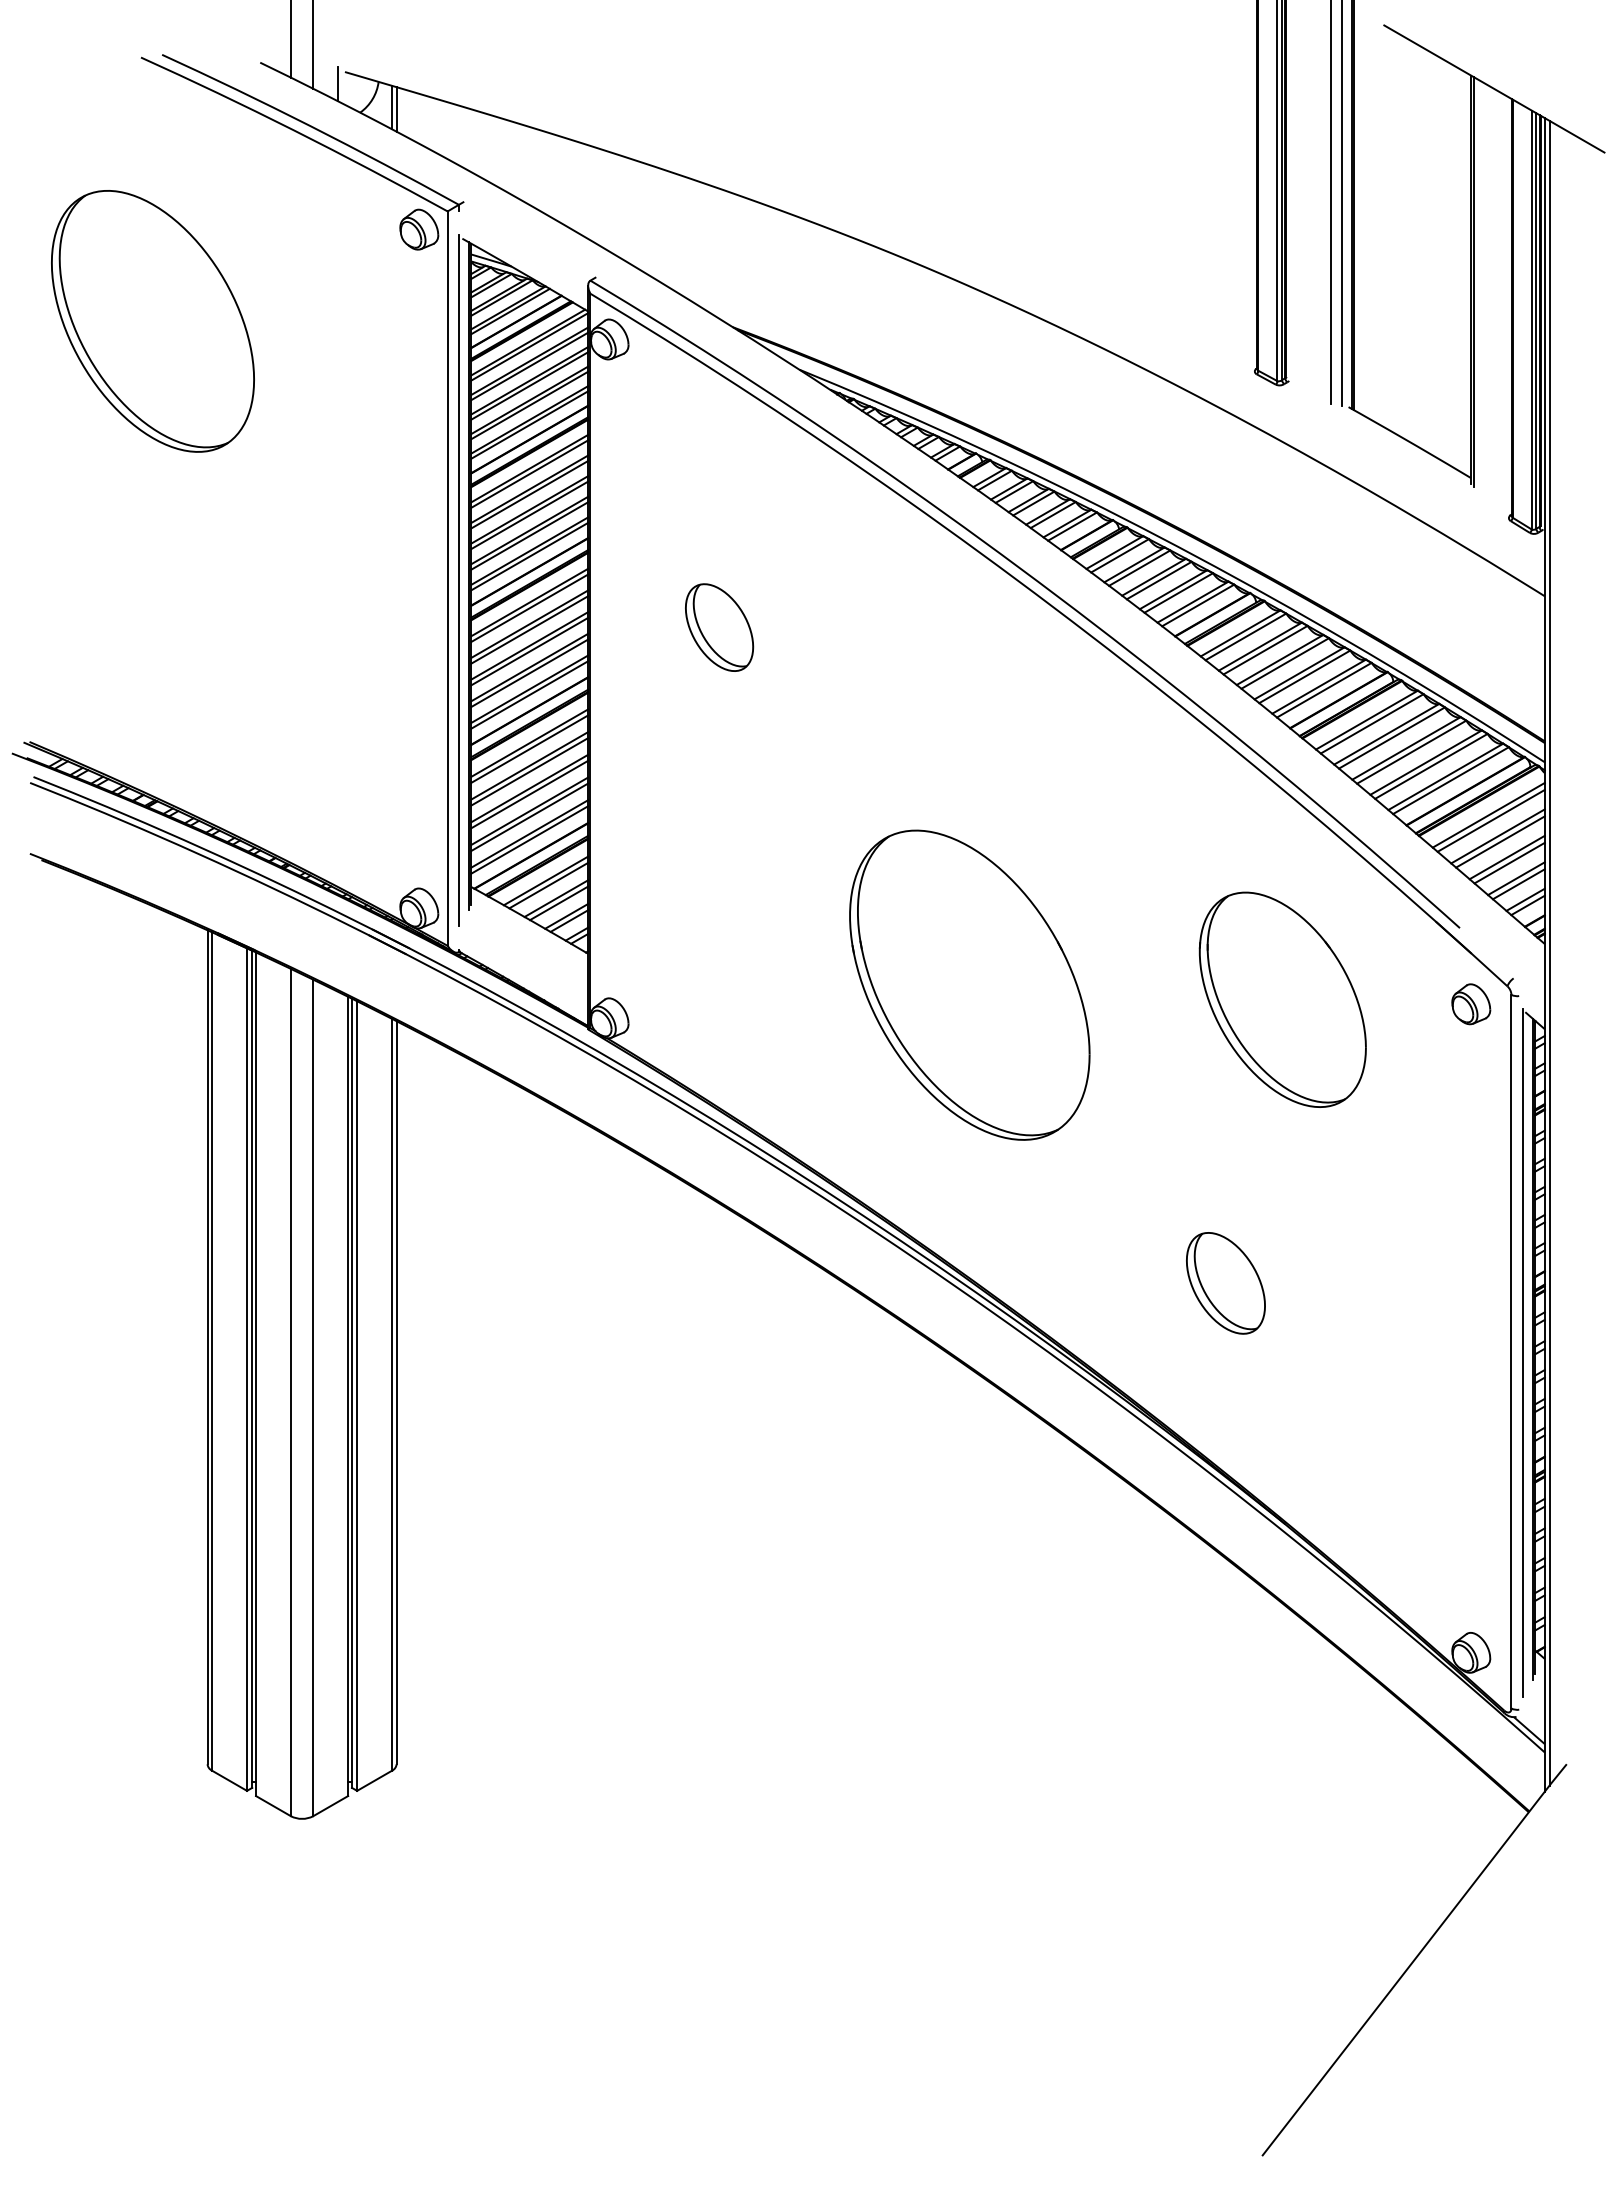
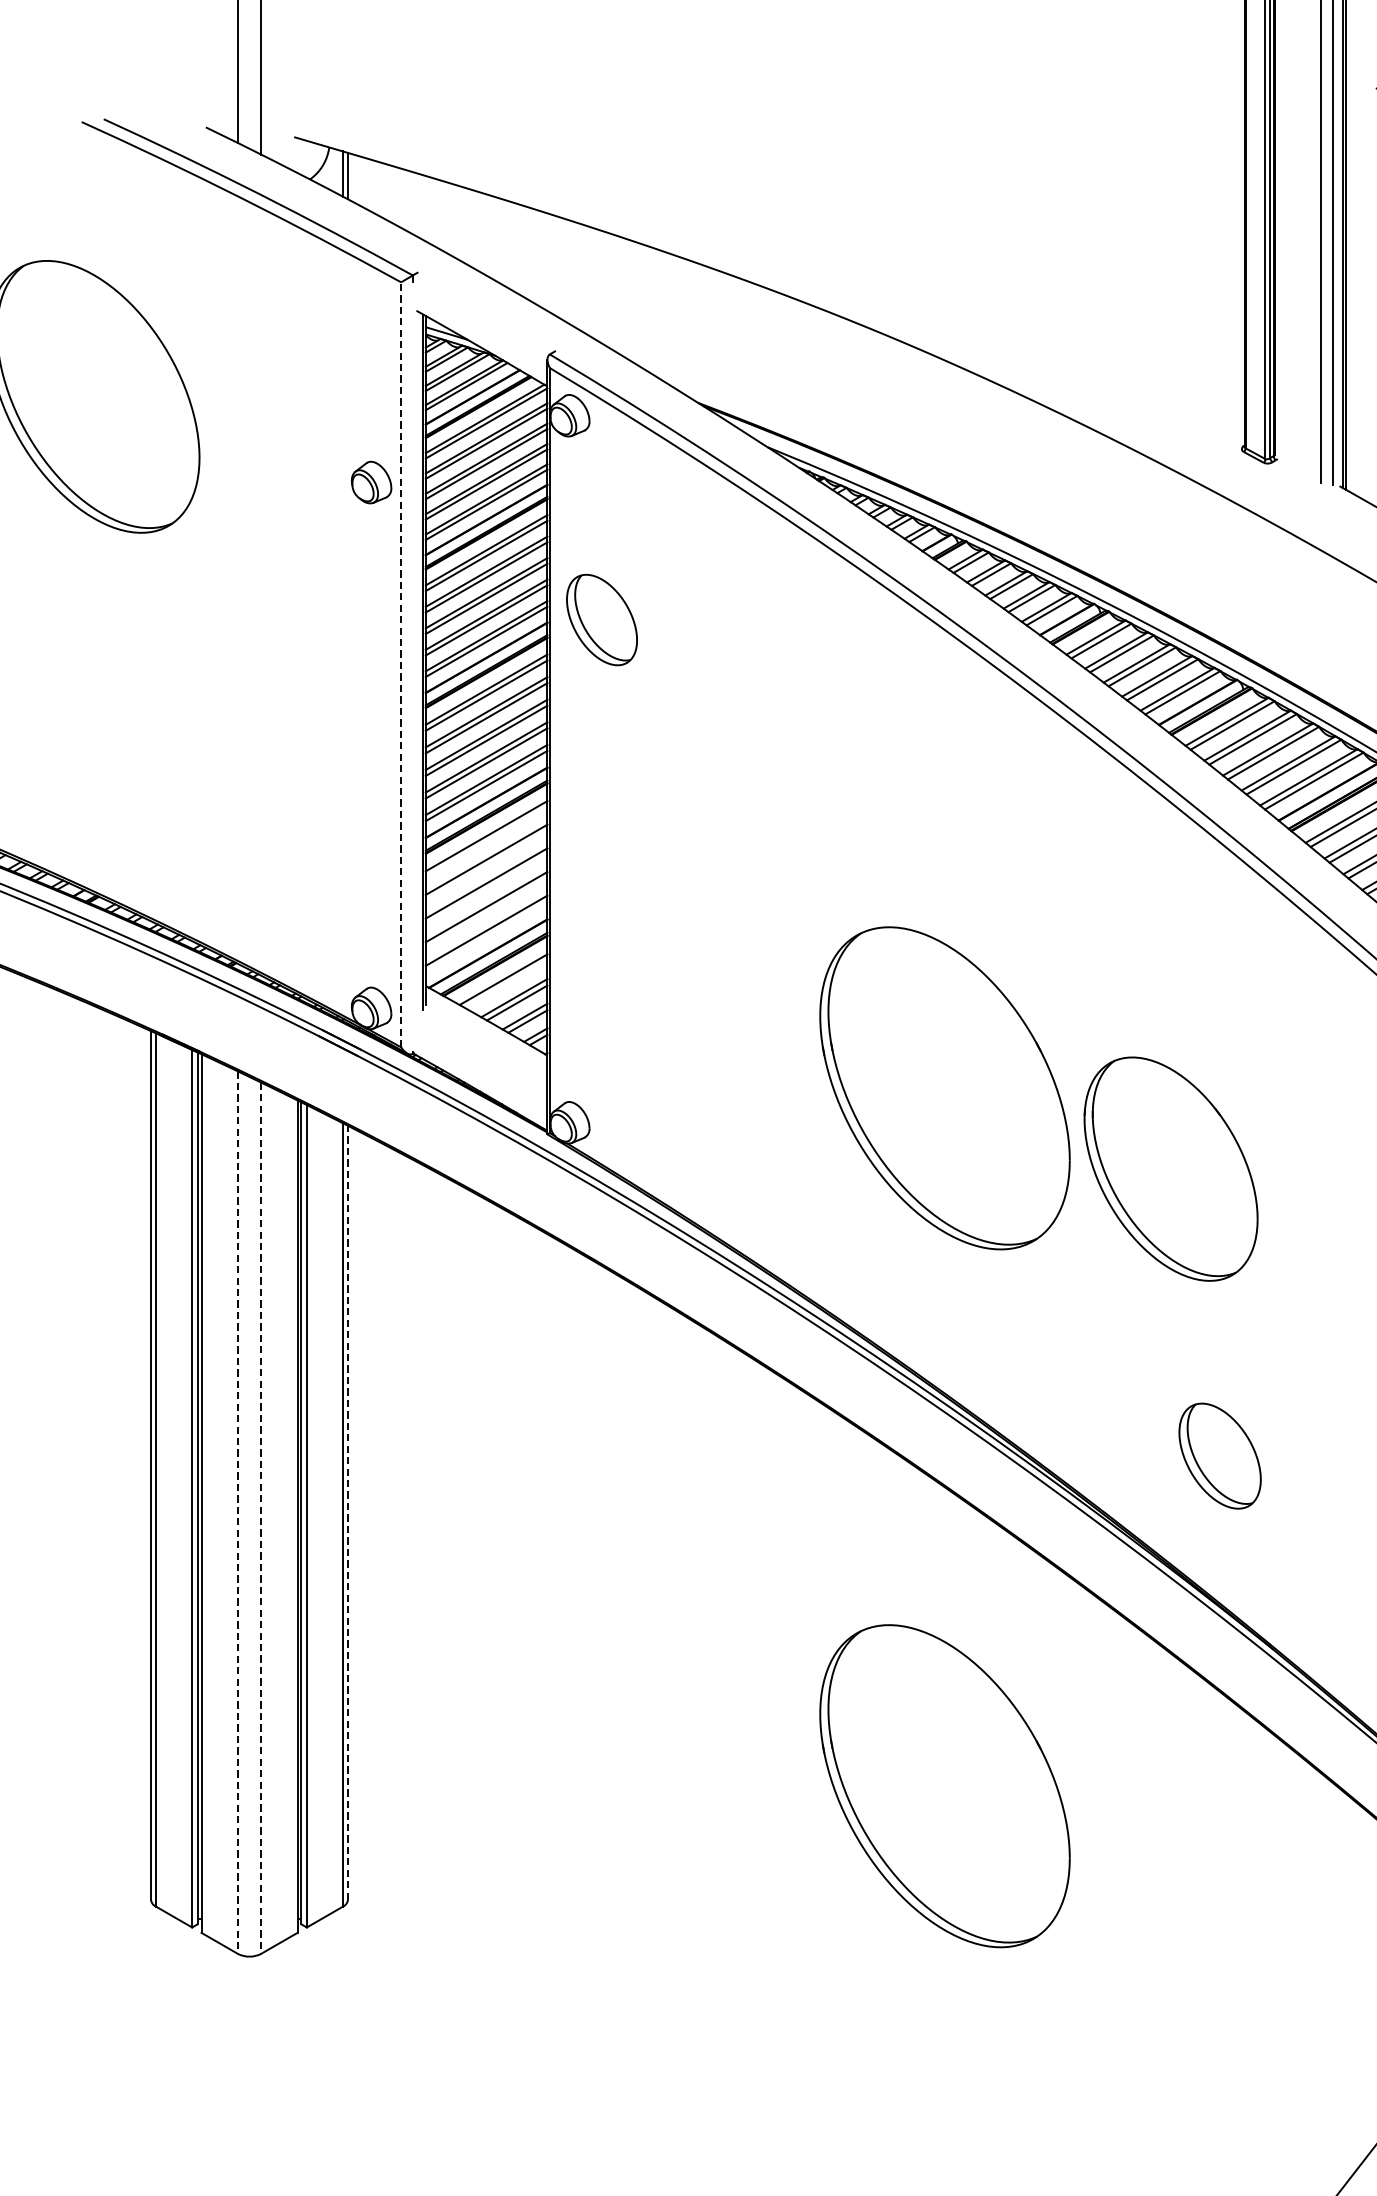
line: (338, 83) -> (287, 149), removed
part: (419, 229) -> (371, 482), moved
line: (447, 578) -> (400, 664), solid -> dashed
line: (458, 580) -> (412, 666), removed
part: (719, 627) -> (602, 619), moved
line: (529, 748) -> (486, 841), removed
line: (529, 771) -> (486, 865), removed
line: (529, 794) -> (486, 889), removed
line: (529, 816) -> (486, 912), removed
line: (529, 839) -> (486, 936), removed
line: (548, 885) -> (506, 984), removed
part: (1282, 999) -> (1170, 1168), moved
part: (1225, 1283) -> (1219, 1456), moved
line: (290, 1392) -> (237, 1512), solid -> dashed
line: (396, 1392) -> (347, 1512), solid -> dashed
line: (313, 1398) -> (261, 1518), solid -> dashed
part: (969, 1654) -> (944, 1785), added

